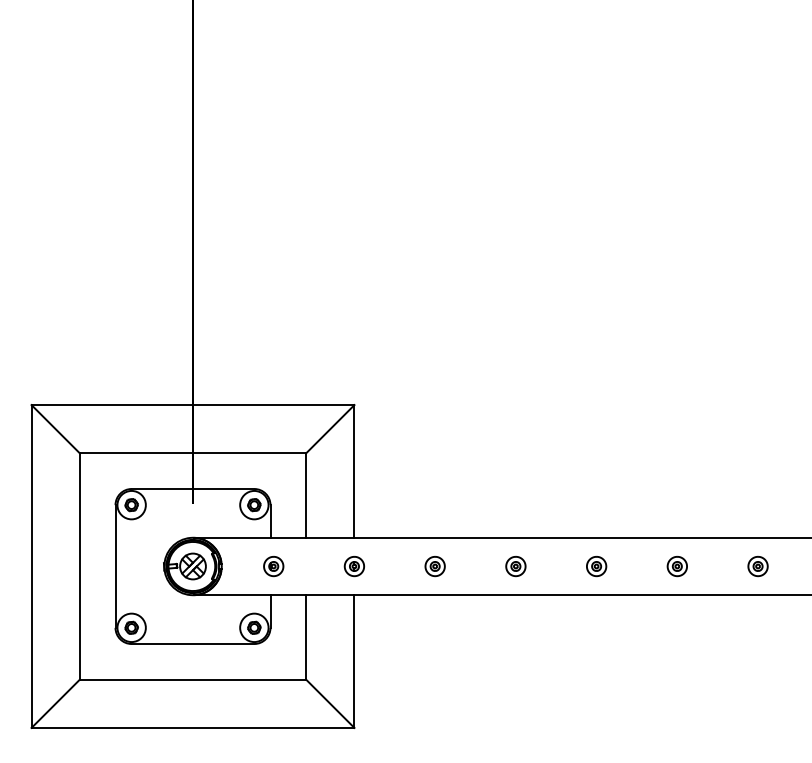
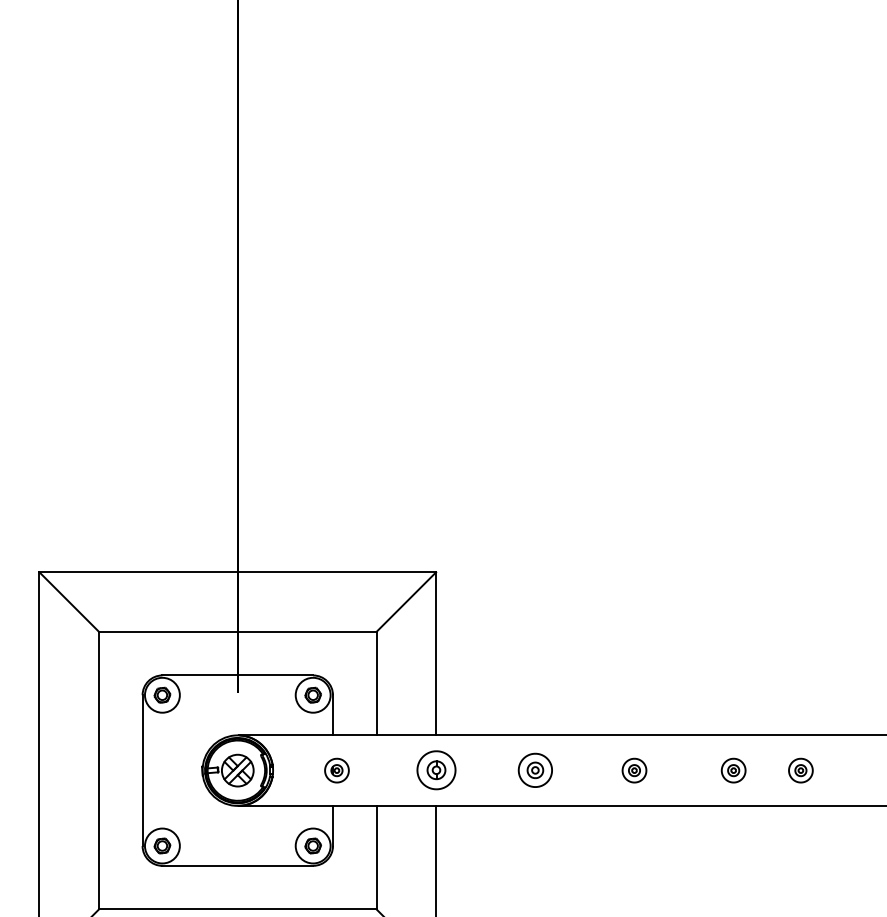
part: (353, 566) -> (434, 770), size x1.6
part: (434, 566) -> (534, 770), size x1.4
part: (676, 566) -> (799, 770), moved

